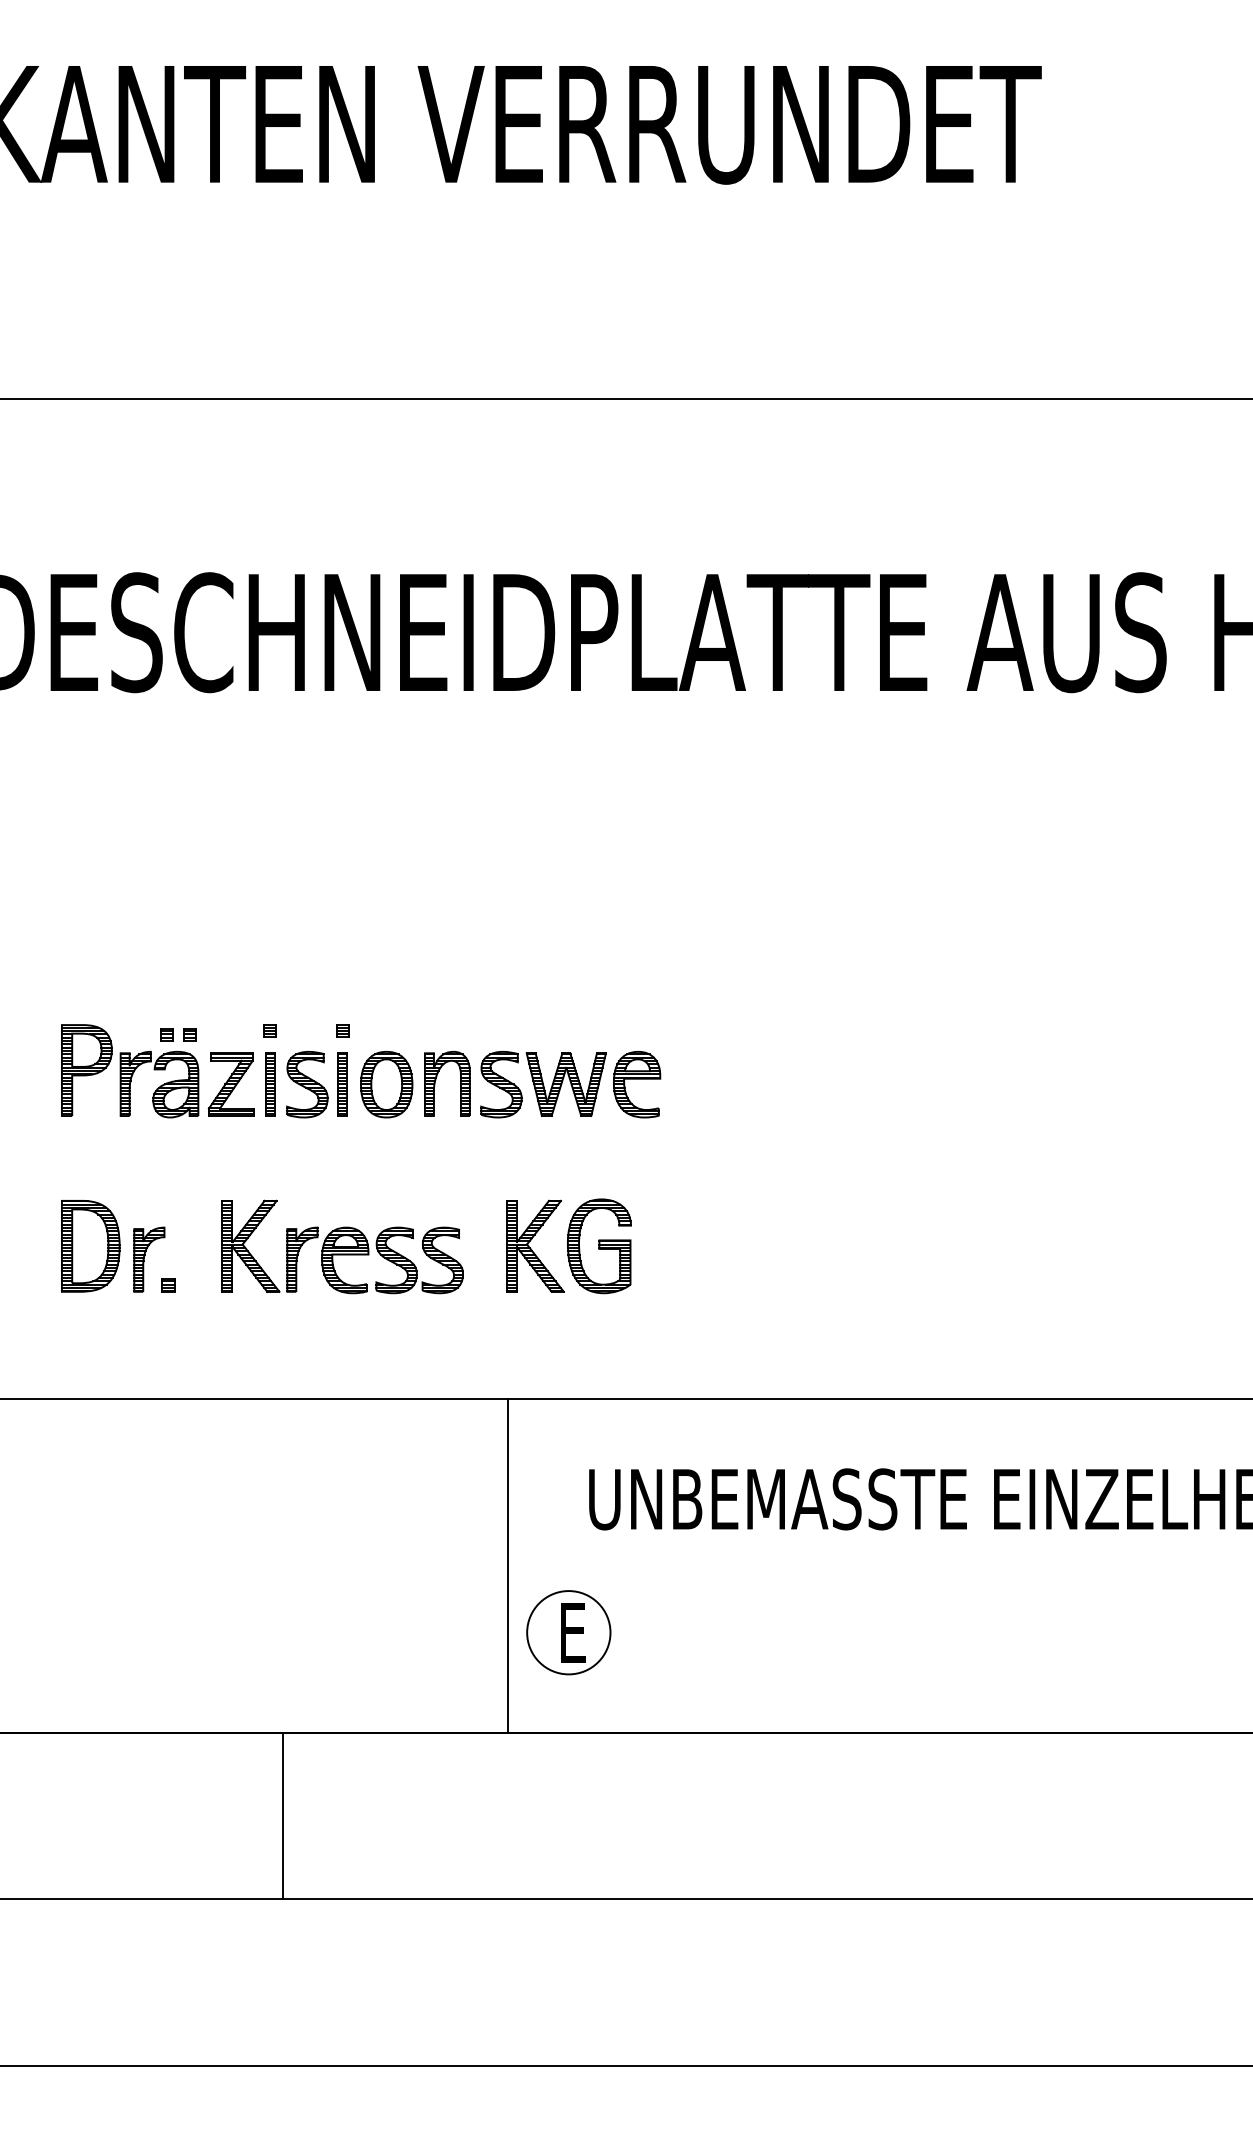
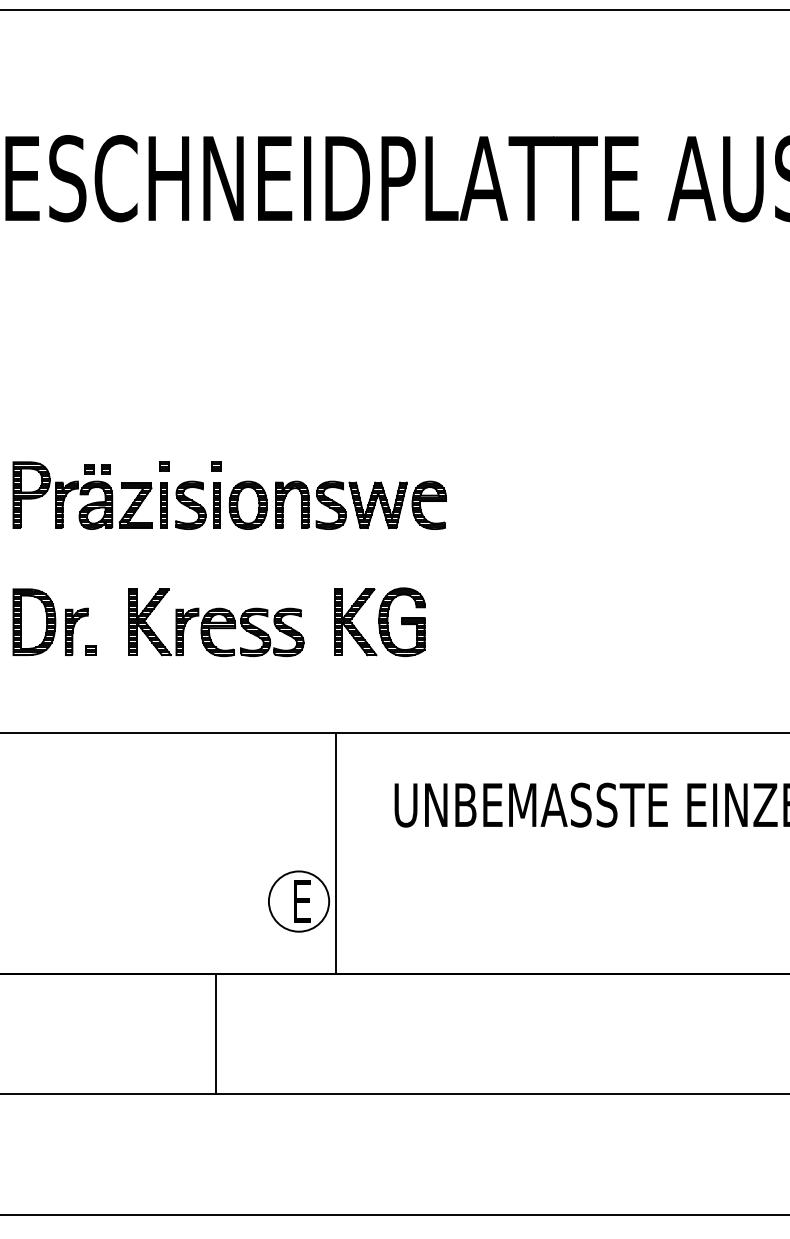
part: (568, 1632) -> (298, 901), moved
line: (283, 1815) -> (215, 1033), moved

